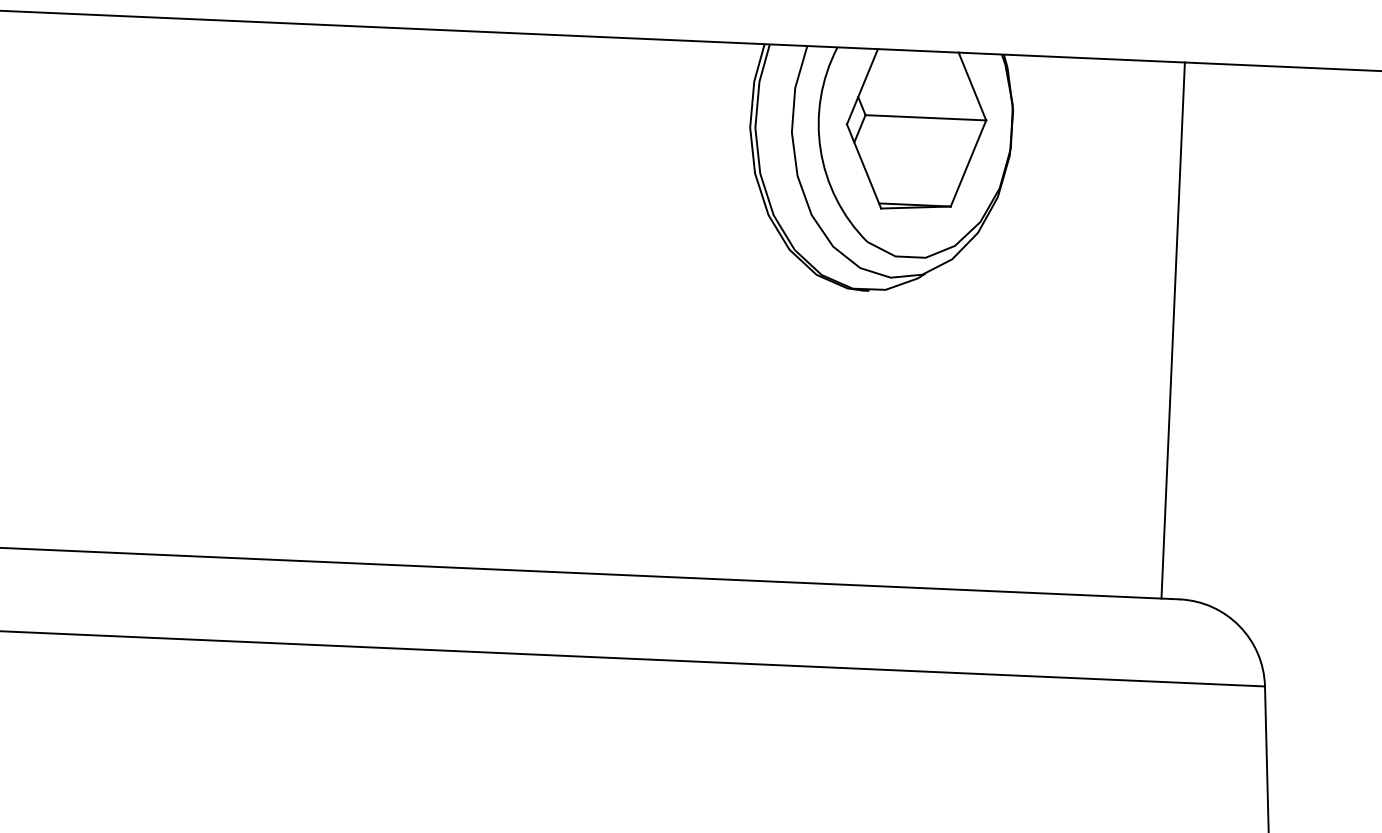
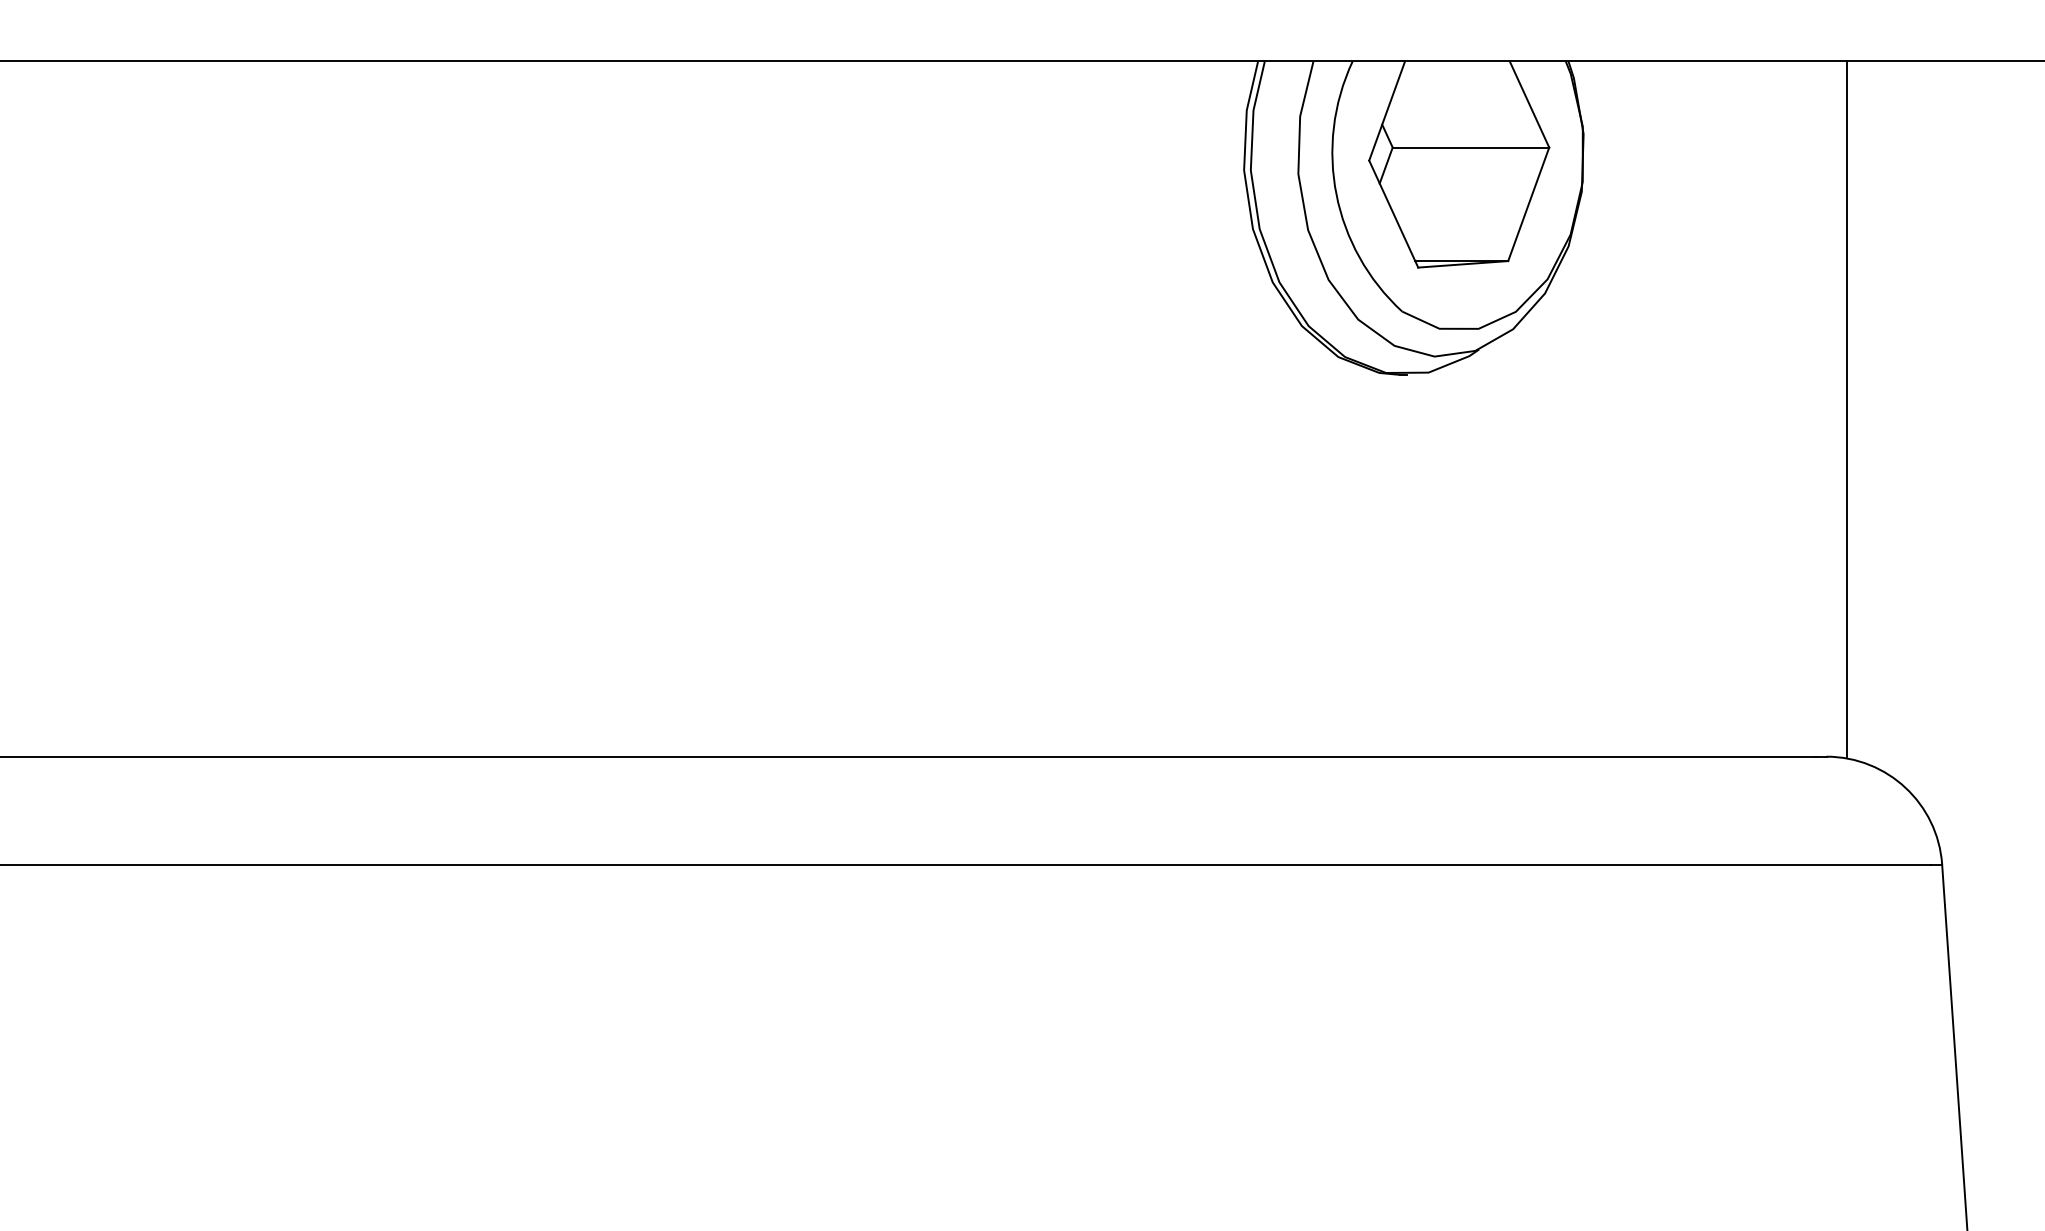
line: (1173, 330) -> (1847, 408), moved

